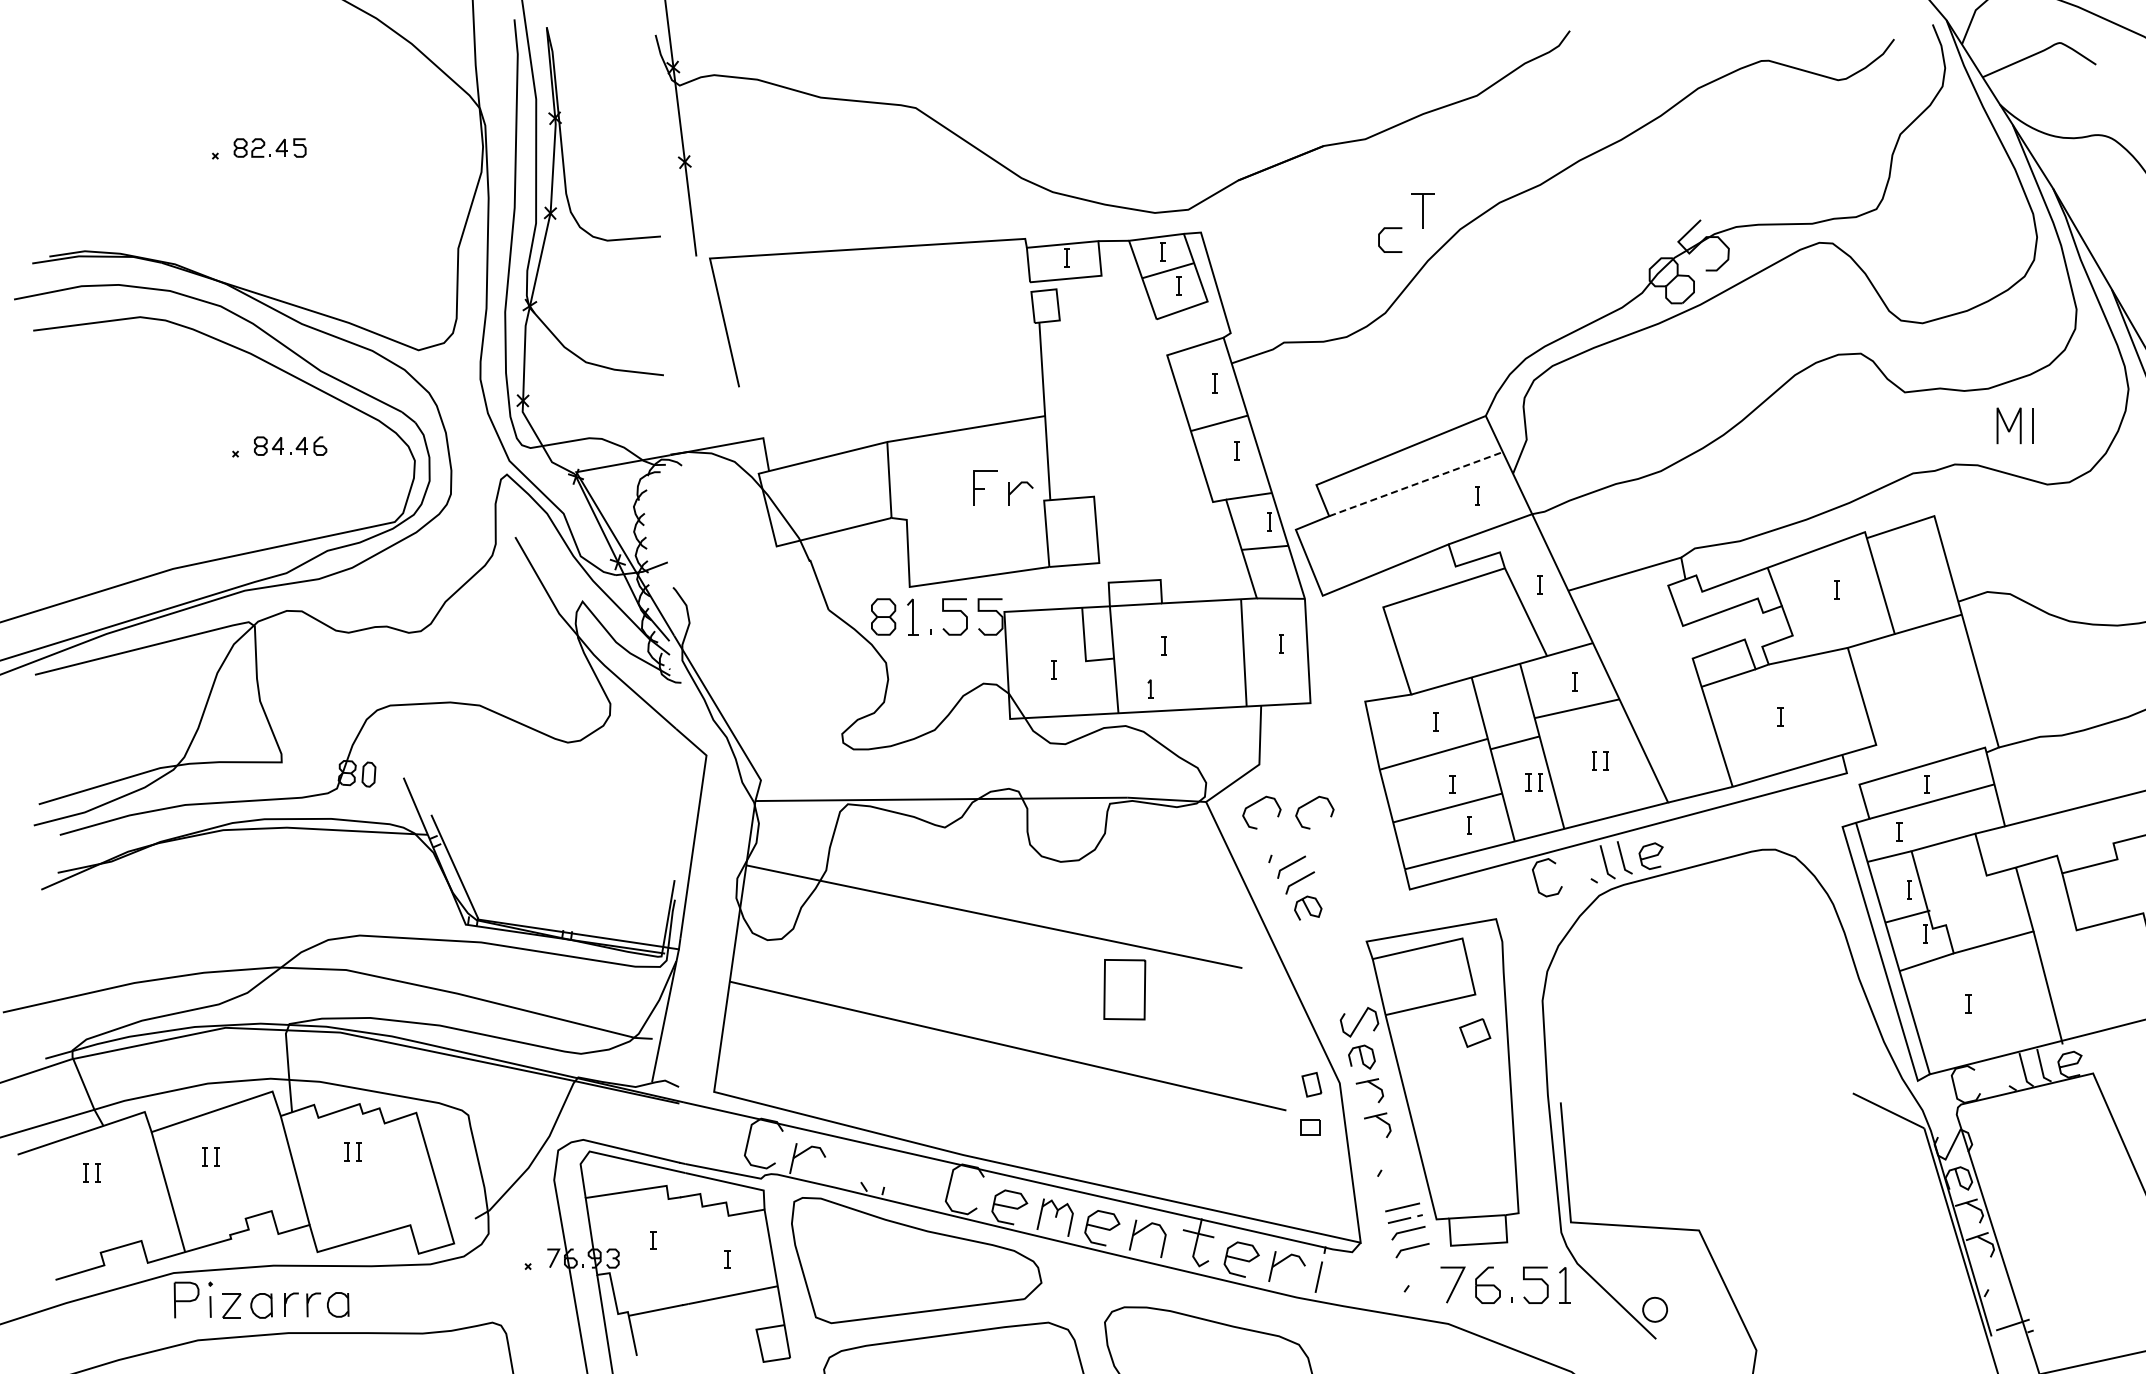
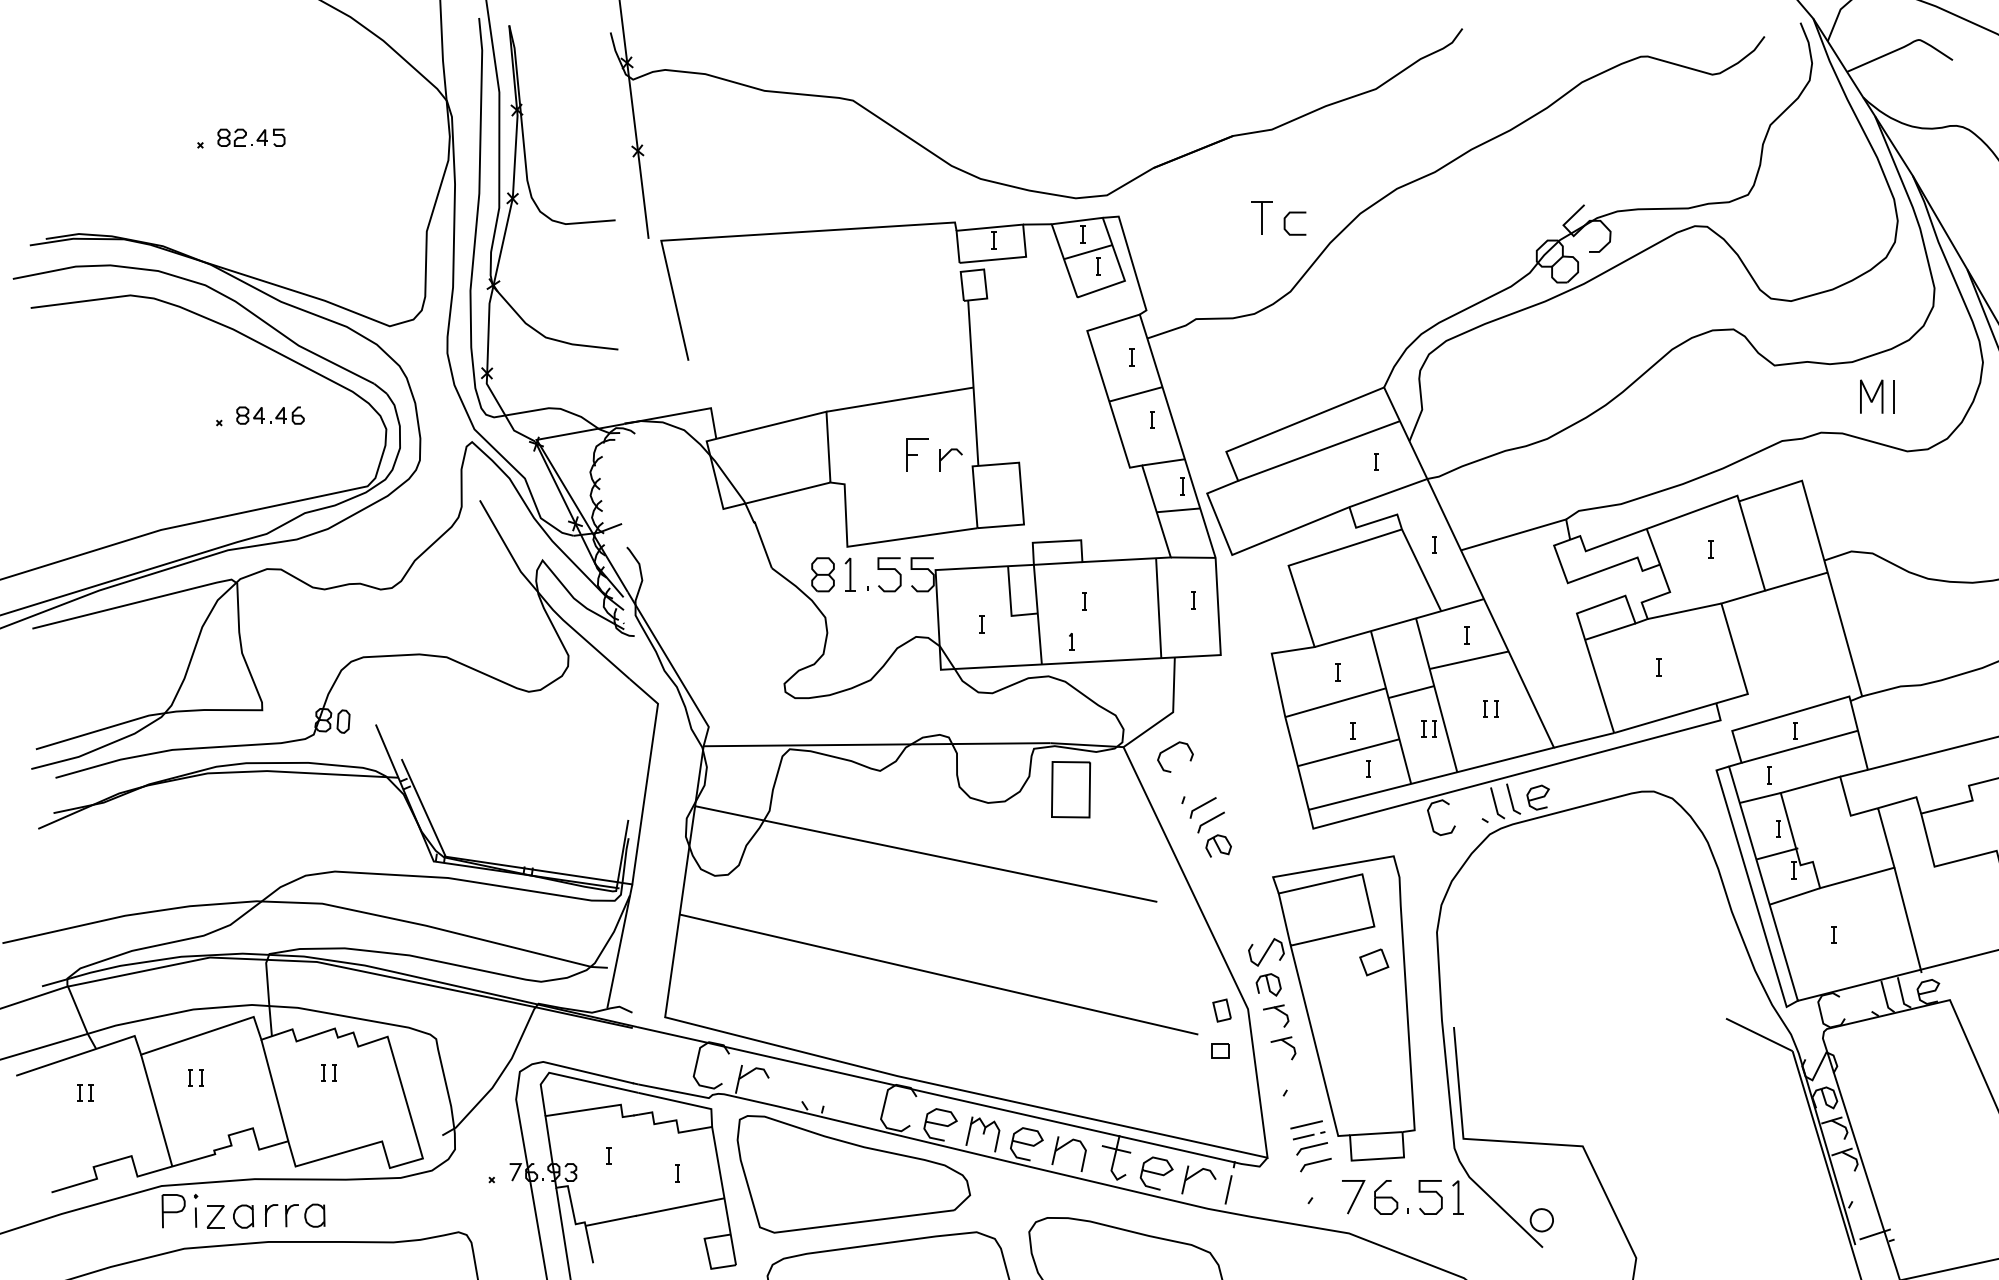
part: (1422, 210) -> (1261, 217), moved
line: (1416, 484) -> (1319, 451), dashed -> solid
curve: (1309, 803) -> (1219, 748), removed
part: (1124, 989) -> (1070, 789), moved

